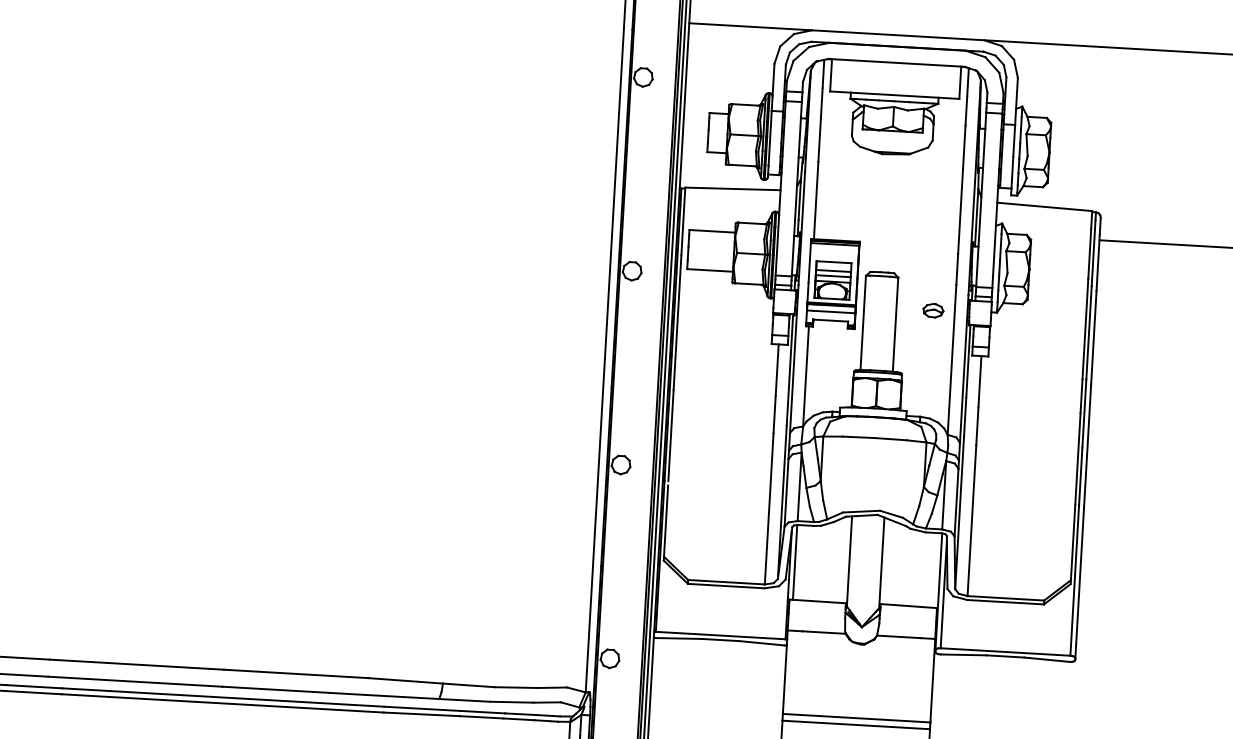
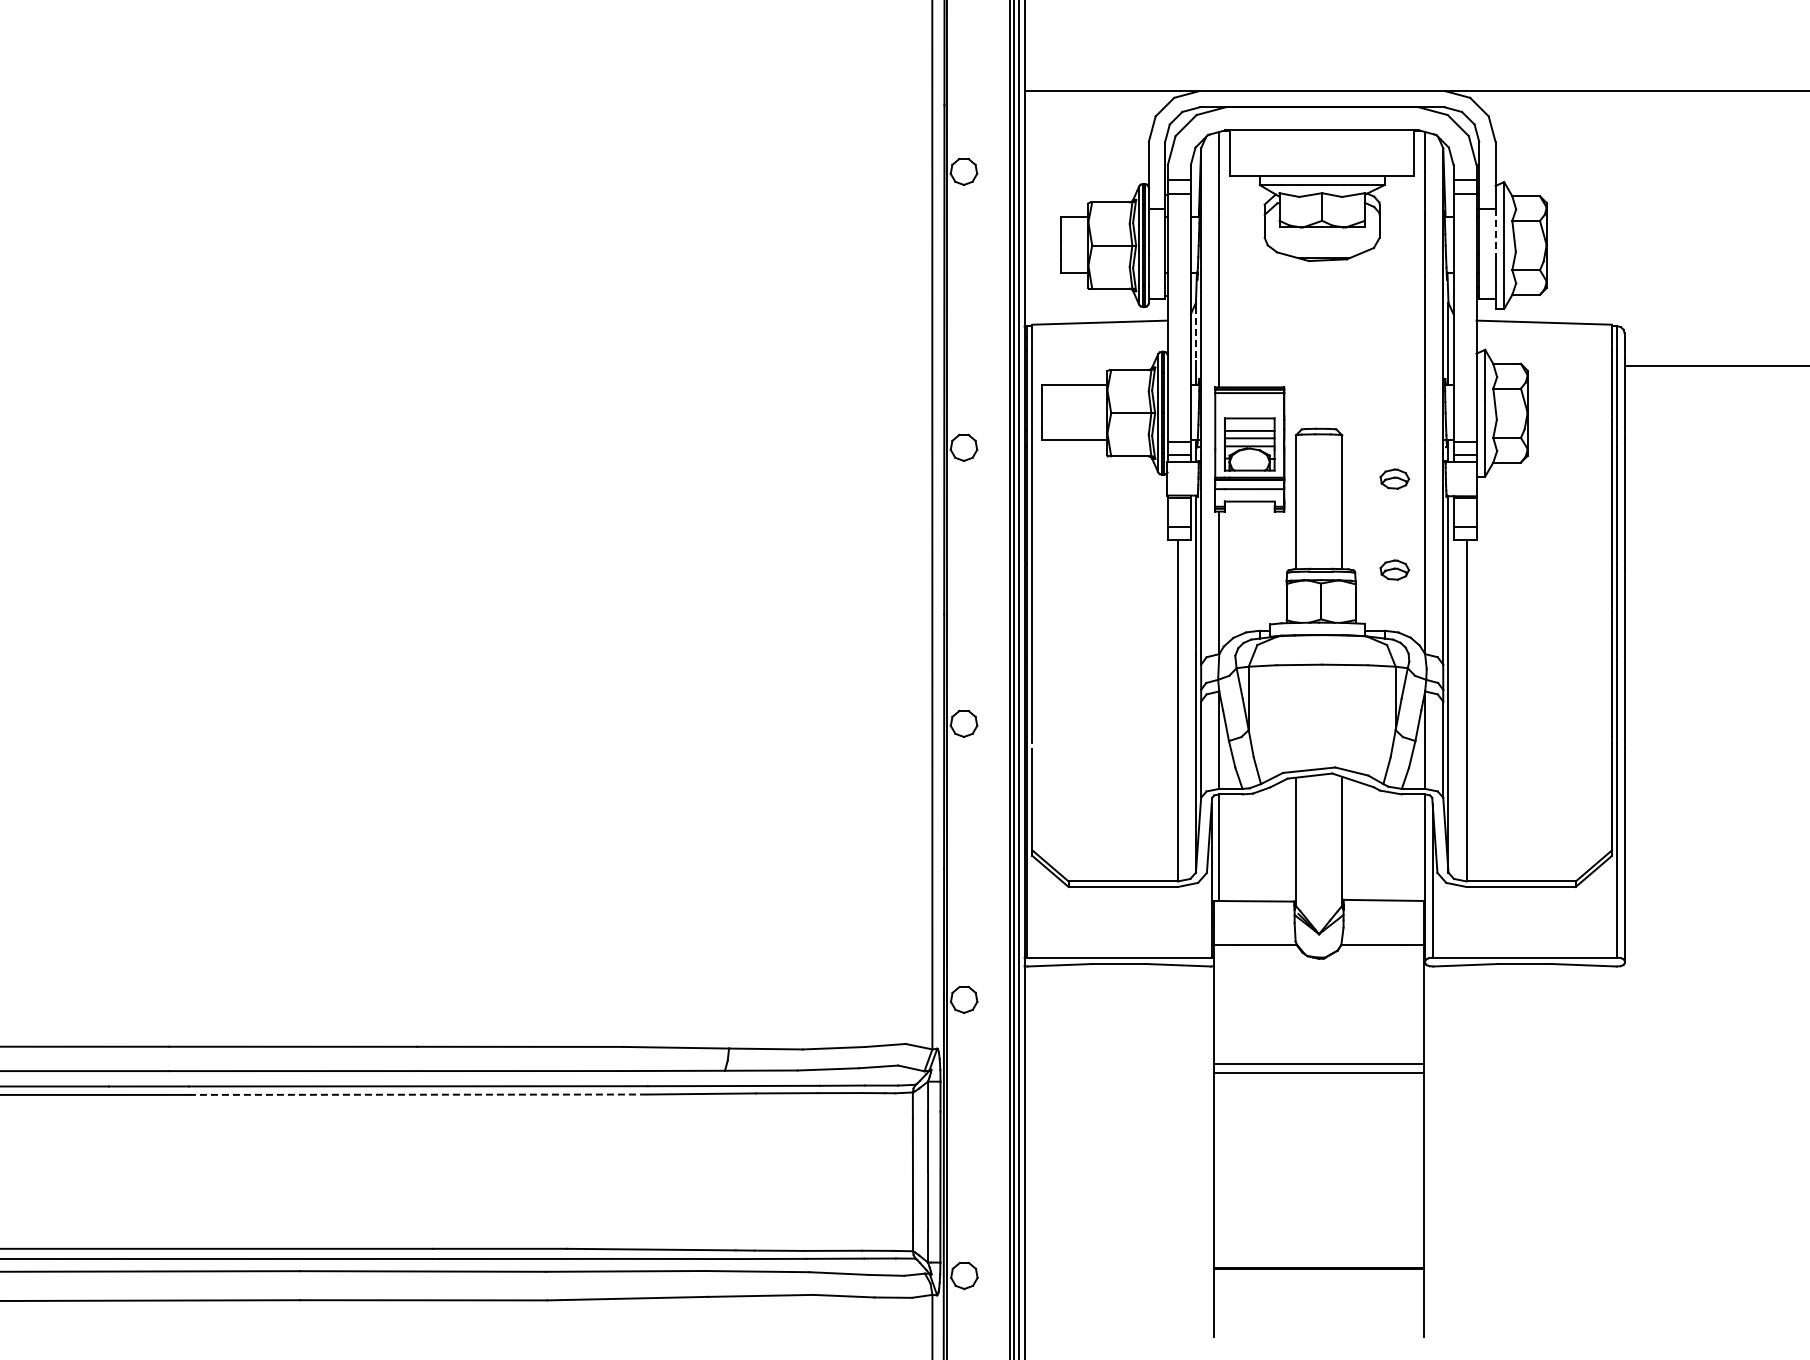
line: (1014, 140) -> (1495, 231), solid -> dashed
line: (799, 201) -> (1195, 334), solid -> dashed
part: (929, 374) -> (1394, 569), added
line: (223, 703) -> (418, 1094), solid -> dashed

